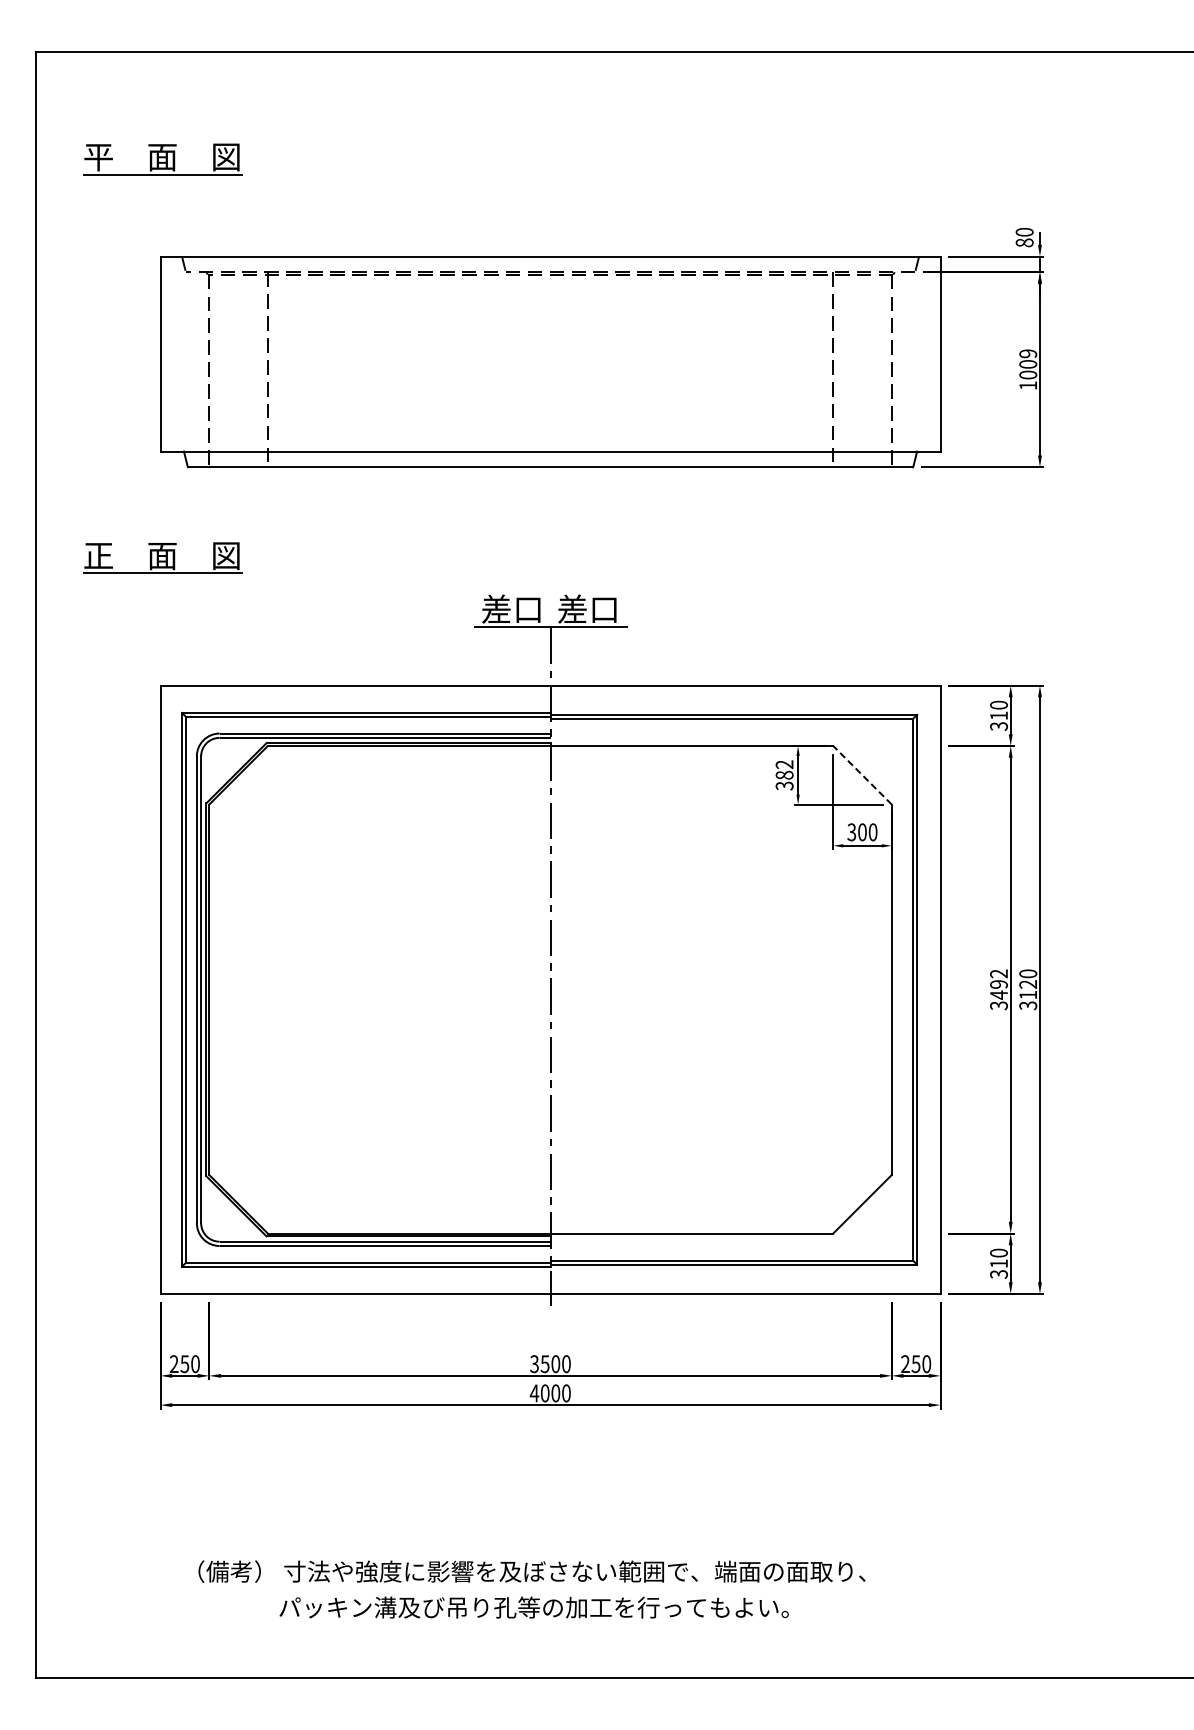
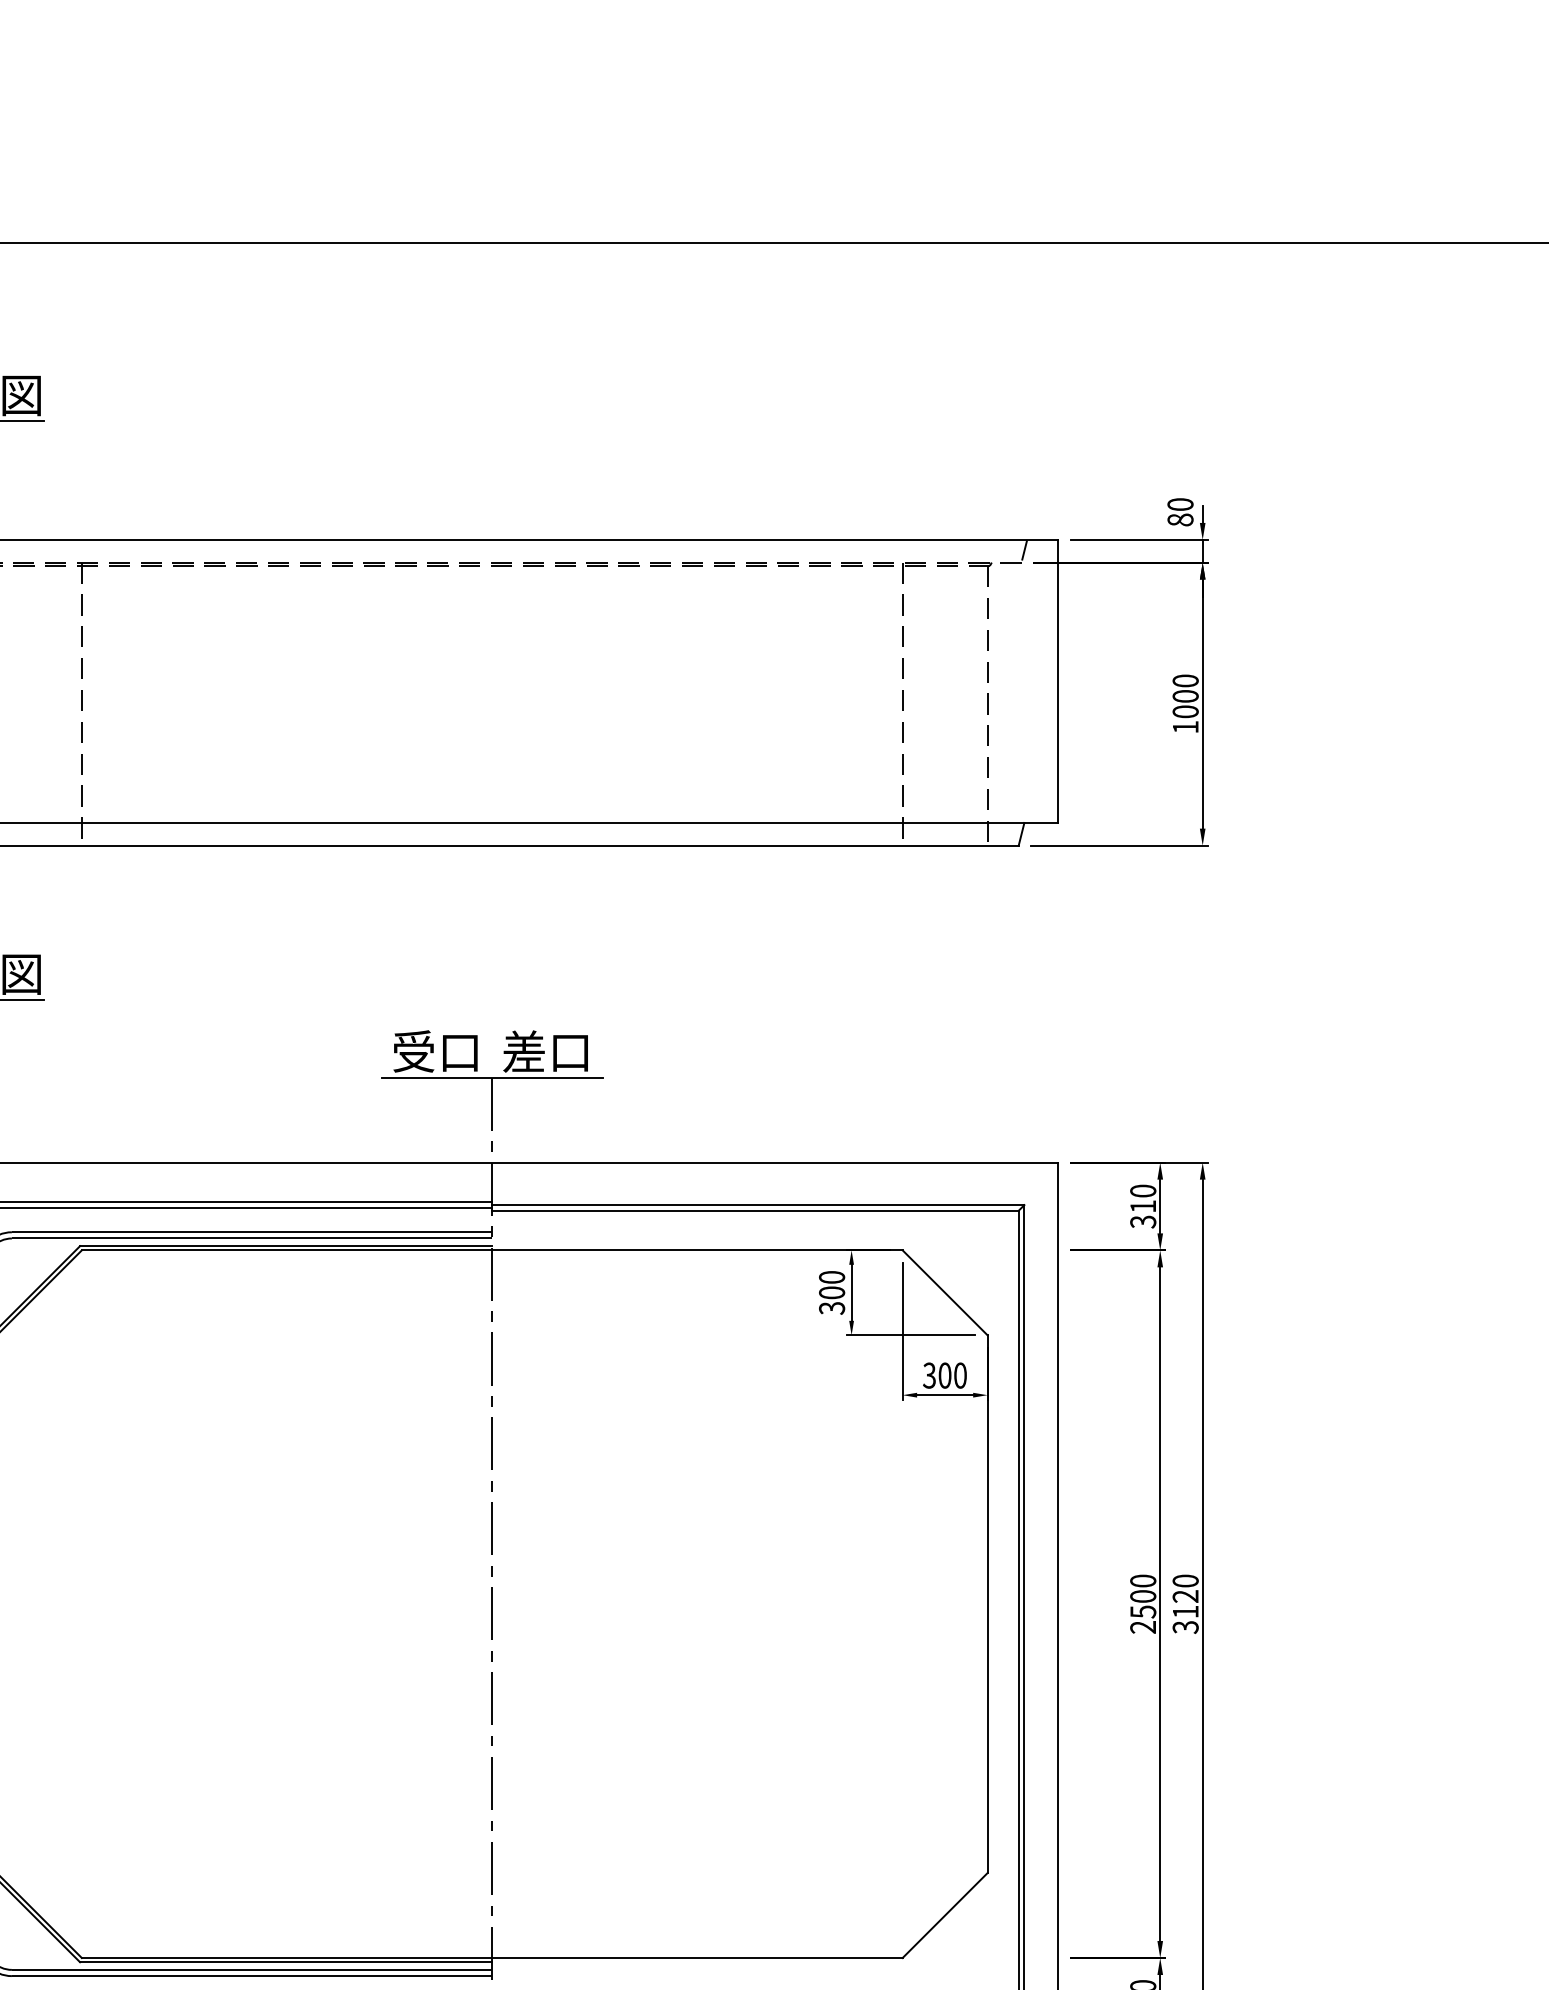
text: (1028, 353) -> (1186, 680), 1009 -> 1000
text: (496, 608) -> (413, 1050), 差口 -> 受口
text: (784, 769) -> (831, 1284), 382 -> 300
line: (862, 774) -> (945, 1291), dashed -> solid
text: (999, 989) -> (1143, 1603), 3492 -> 2500

